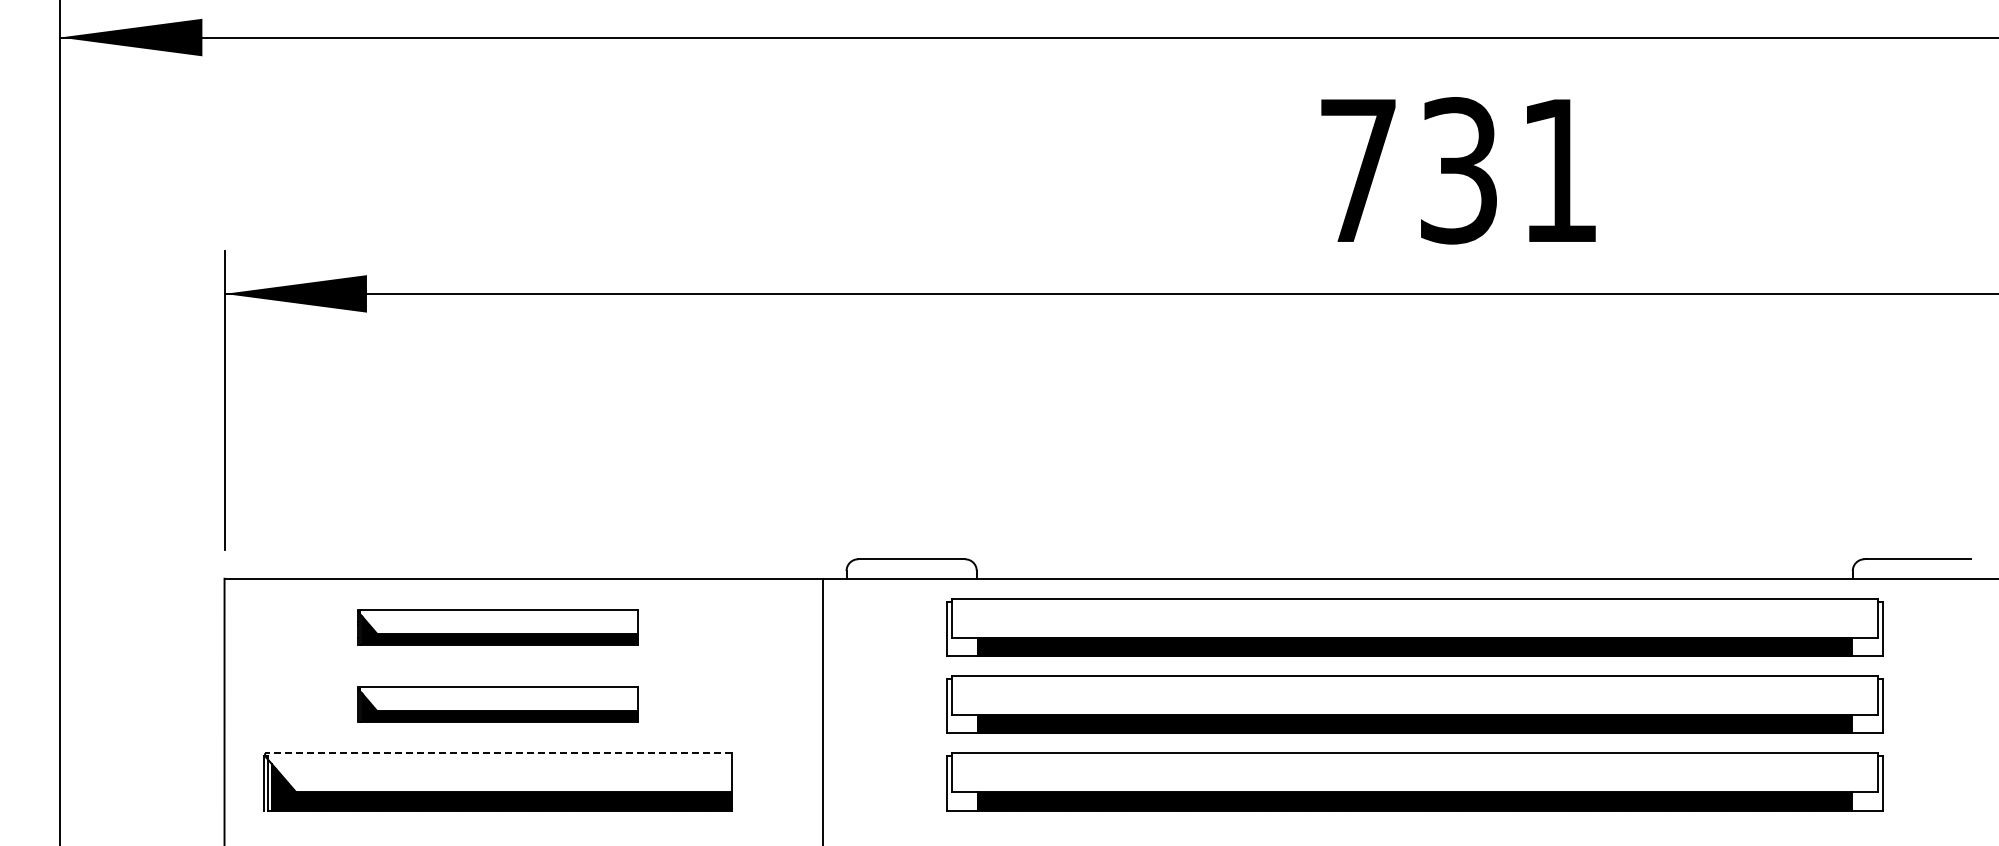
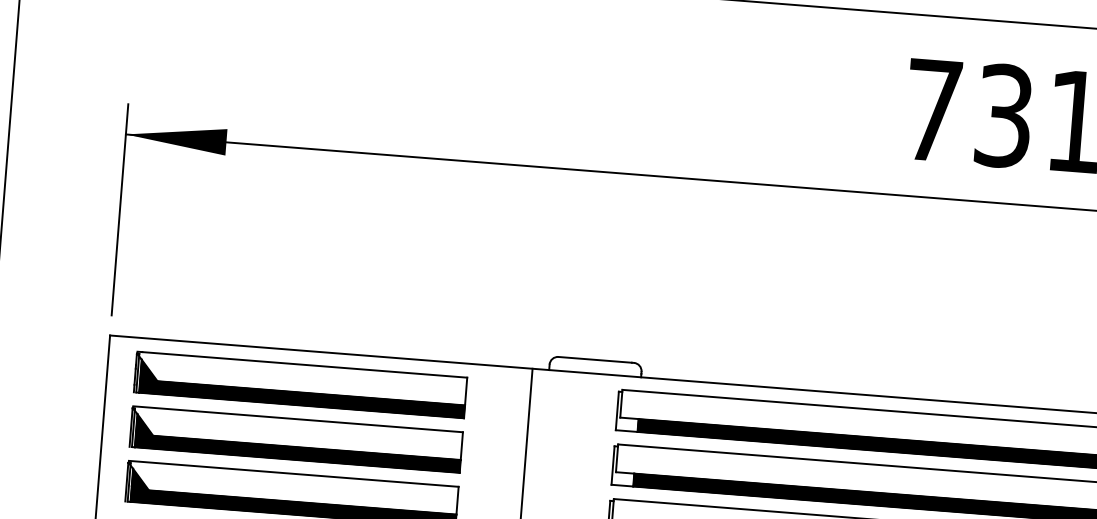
part: (497, 627) -> (300, 385), size x1.67
part: (497, 704) -> (295, 439), size x1.67
line: (498, 753) -> (293, 474), dashed -> solid

